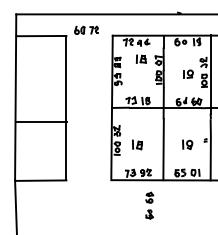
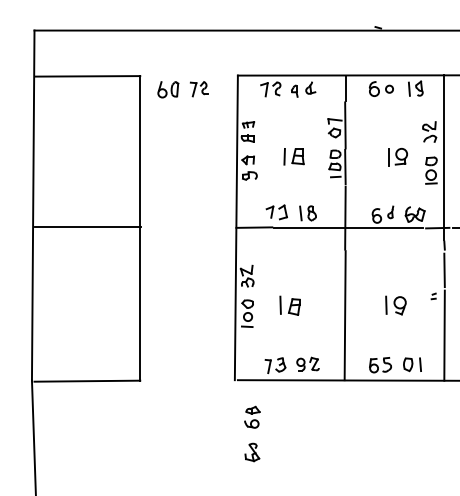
part: (86, 29) -> (182, 87), moved
part: (140, 58) -> (292, 155), moved
line: (41, 121) -> (87, 226), moved
part: (149, 205) -> (252, 433), moved

